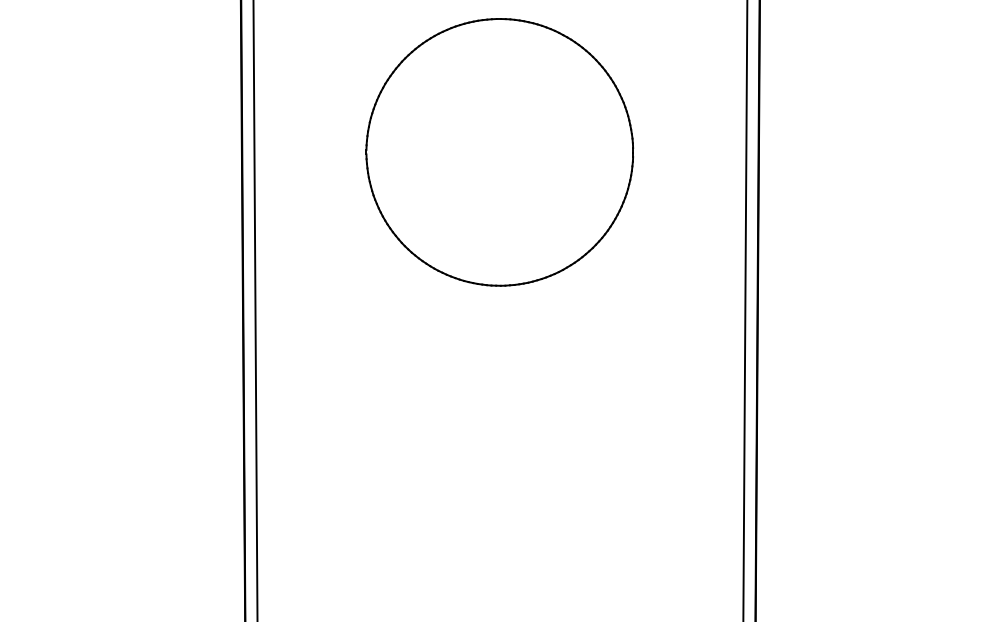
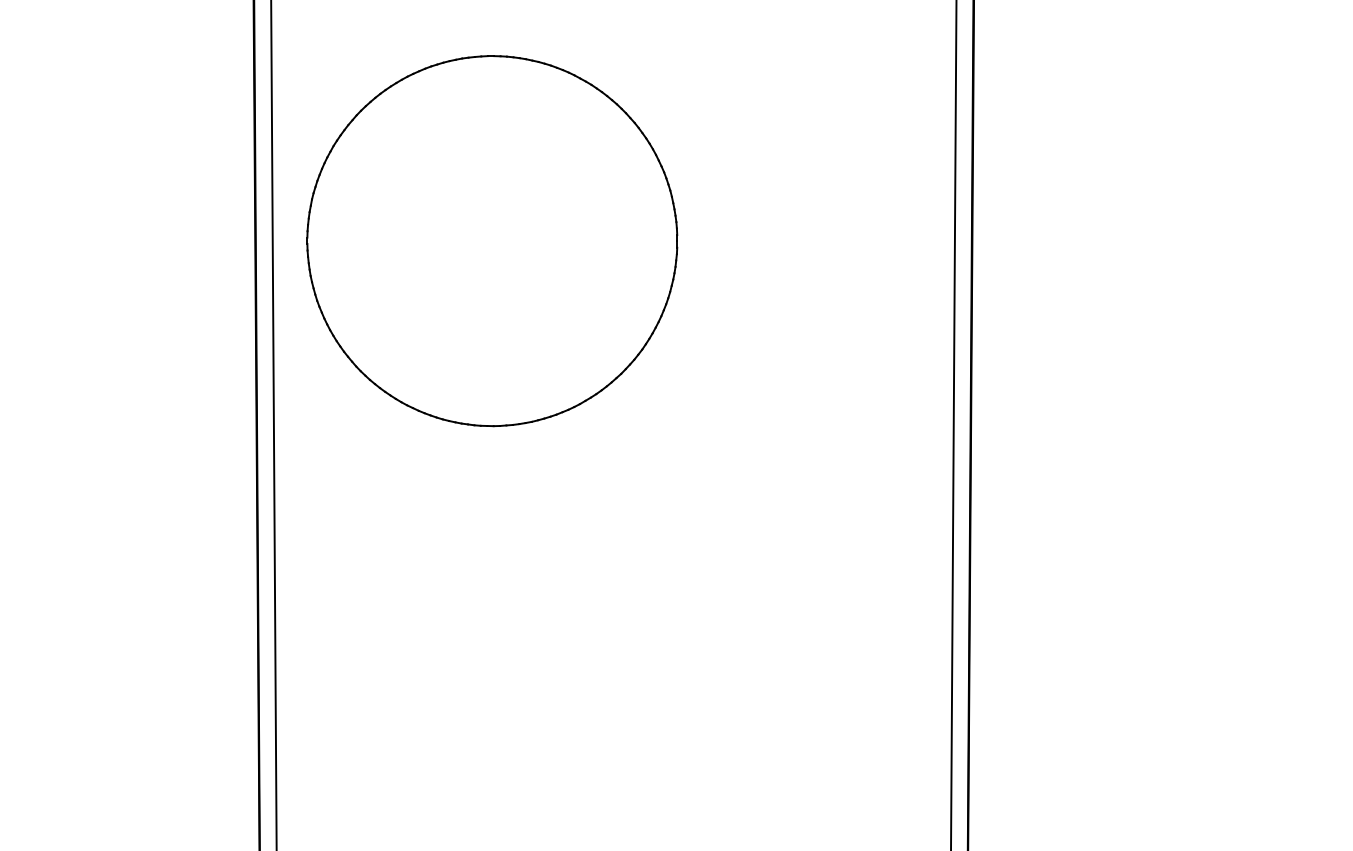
part: (499, 152) -> (491, 241), moved

